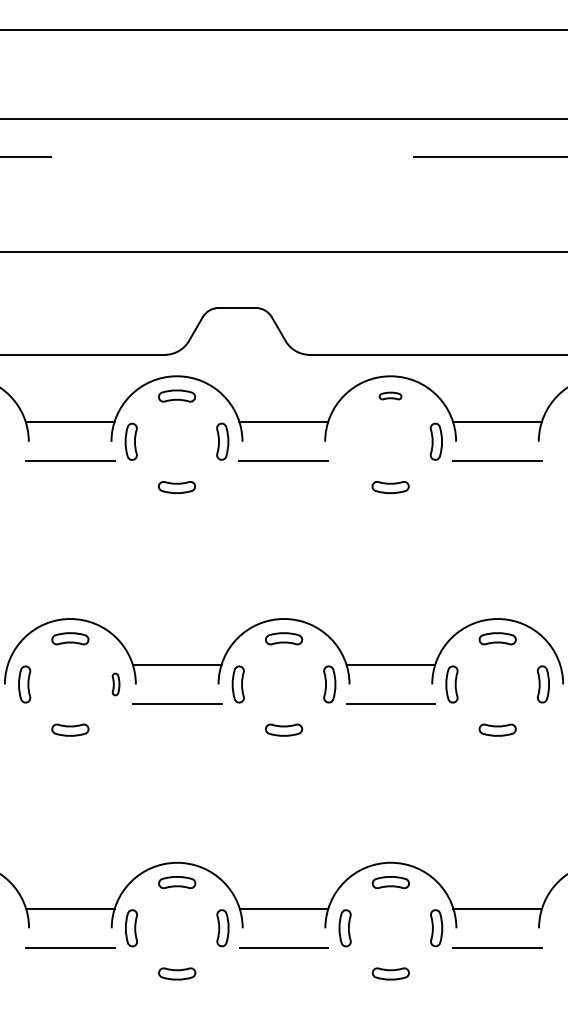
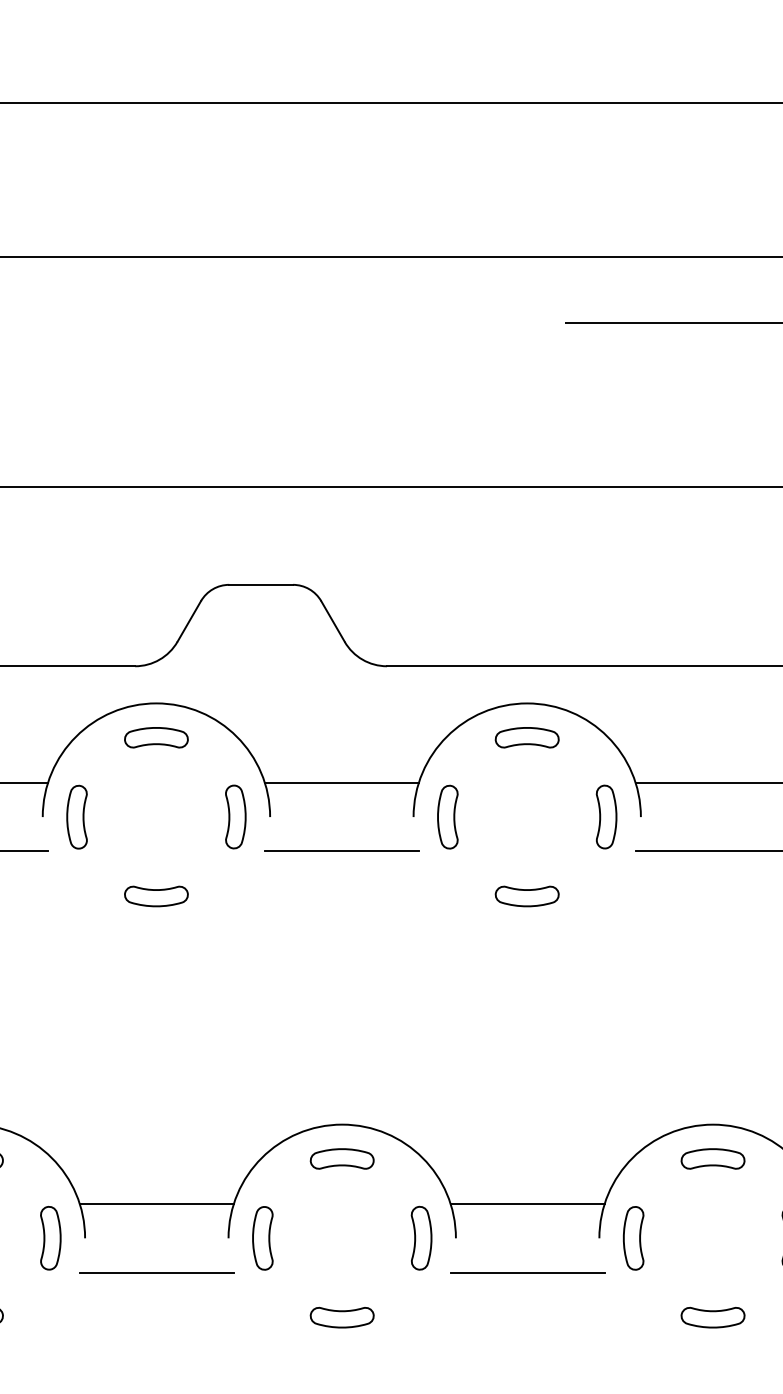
part: (390, 395) -> (526, 736), size x1.67
part: (344, 441) -> (447, 816), added
part: (115, 684) -> (49, 1238), size x1.67

